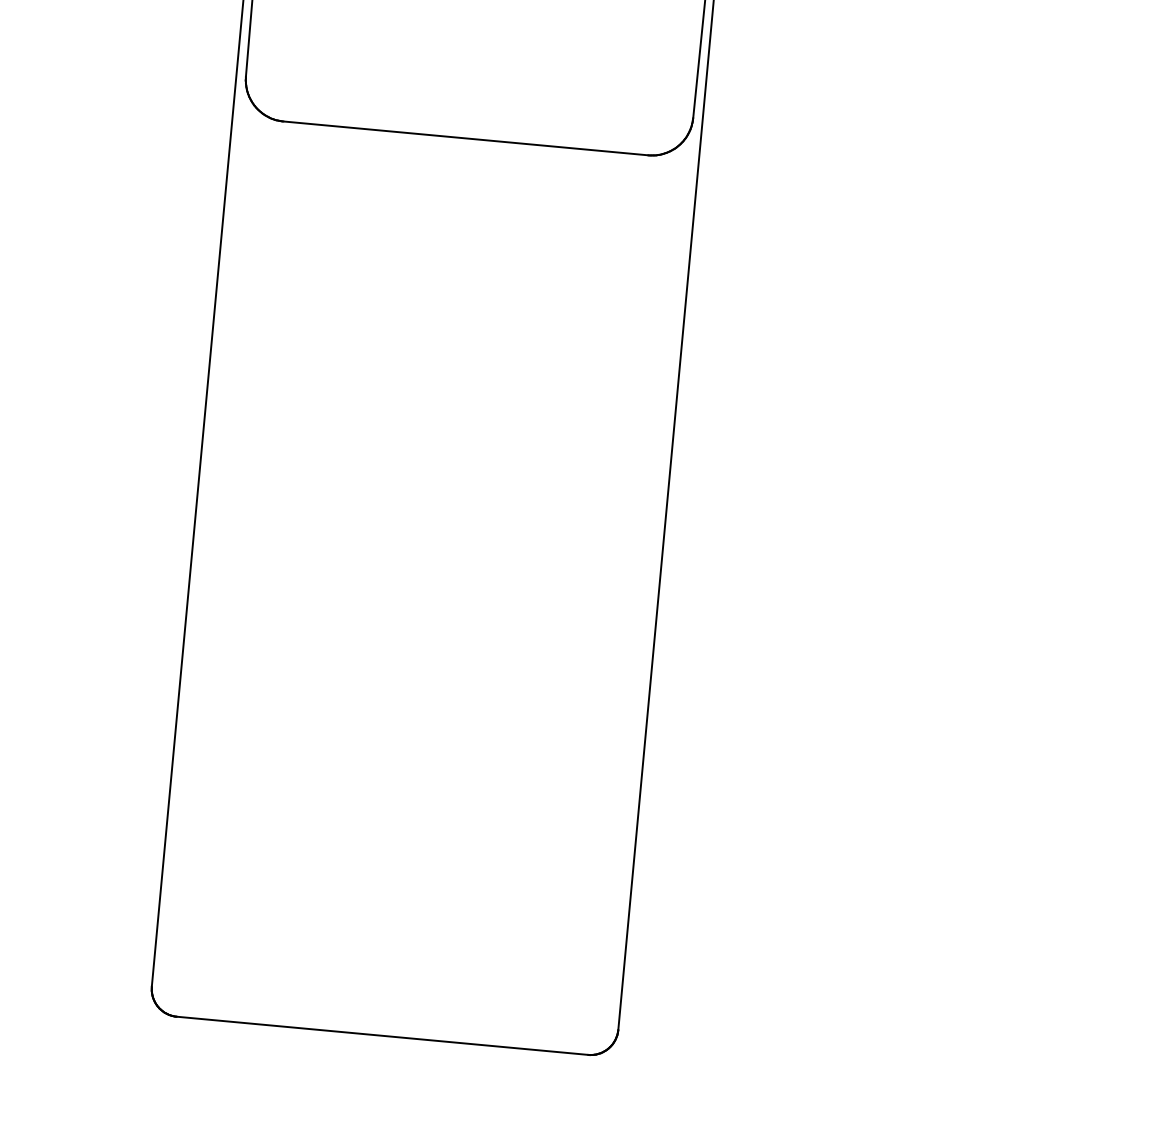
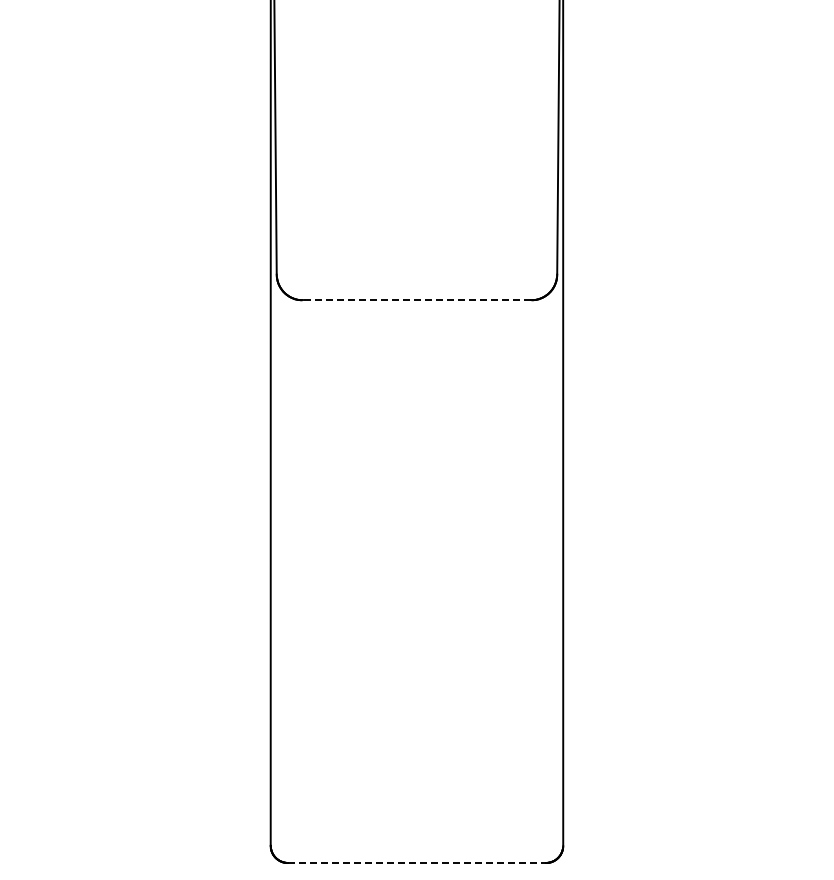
line: (464, 138) -> (416, 300), solid -> dashed
line: (383, 1035) -> (417, 862), solid -> dashed

